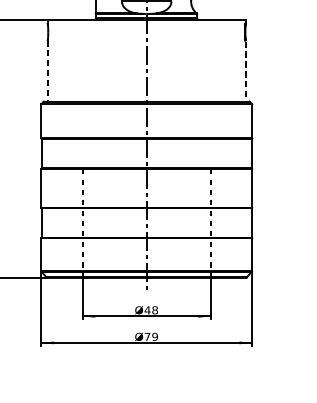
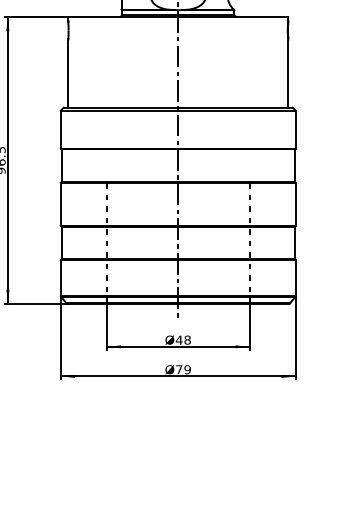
line: (48, 71) -> (68, 74), dashed -> solid
line: (245, 71) -> (288, 74), dashed -> solid

